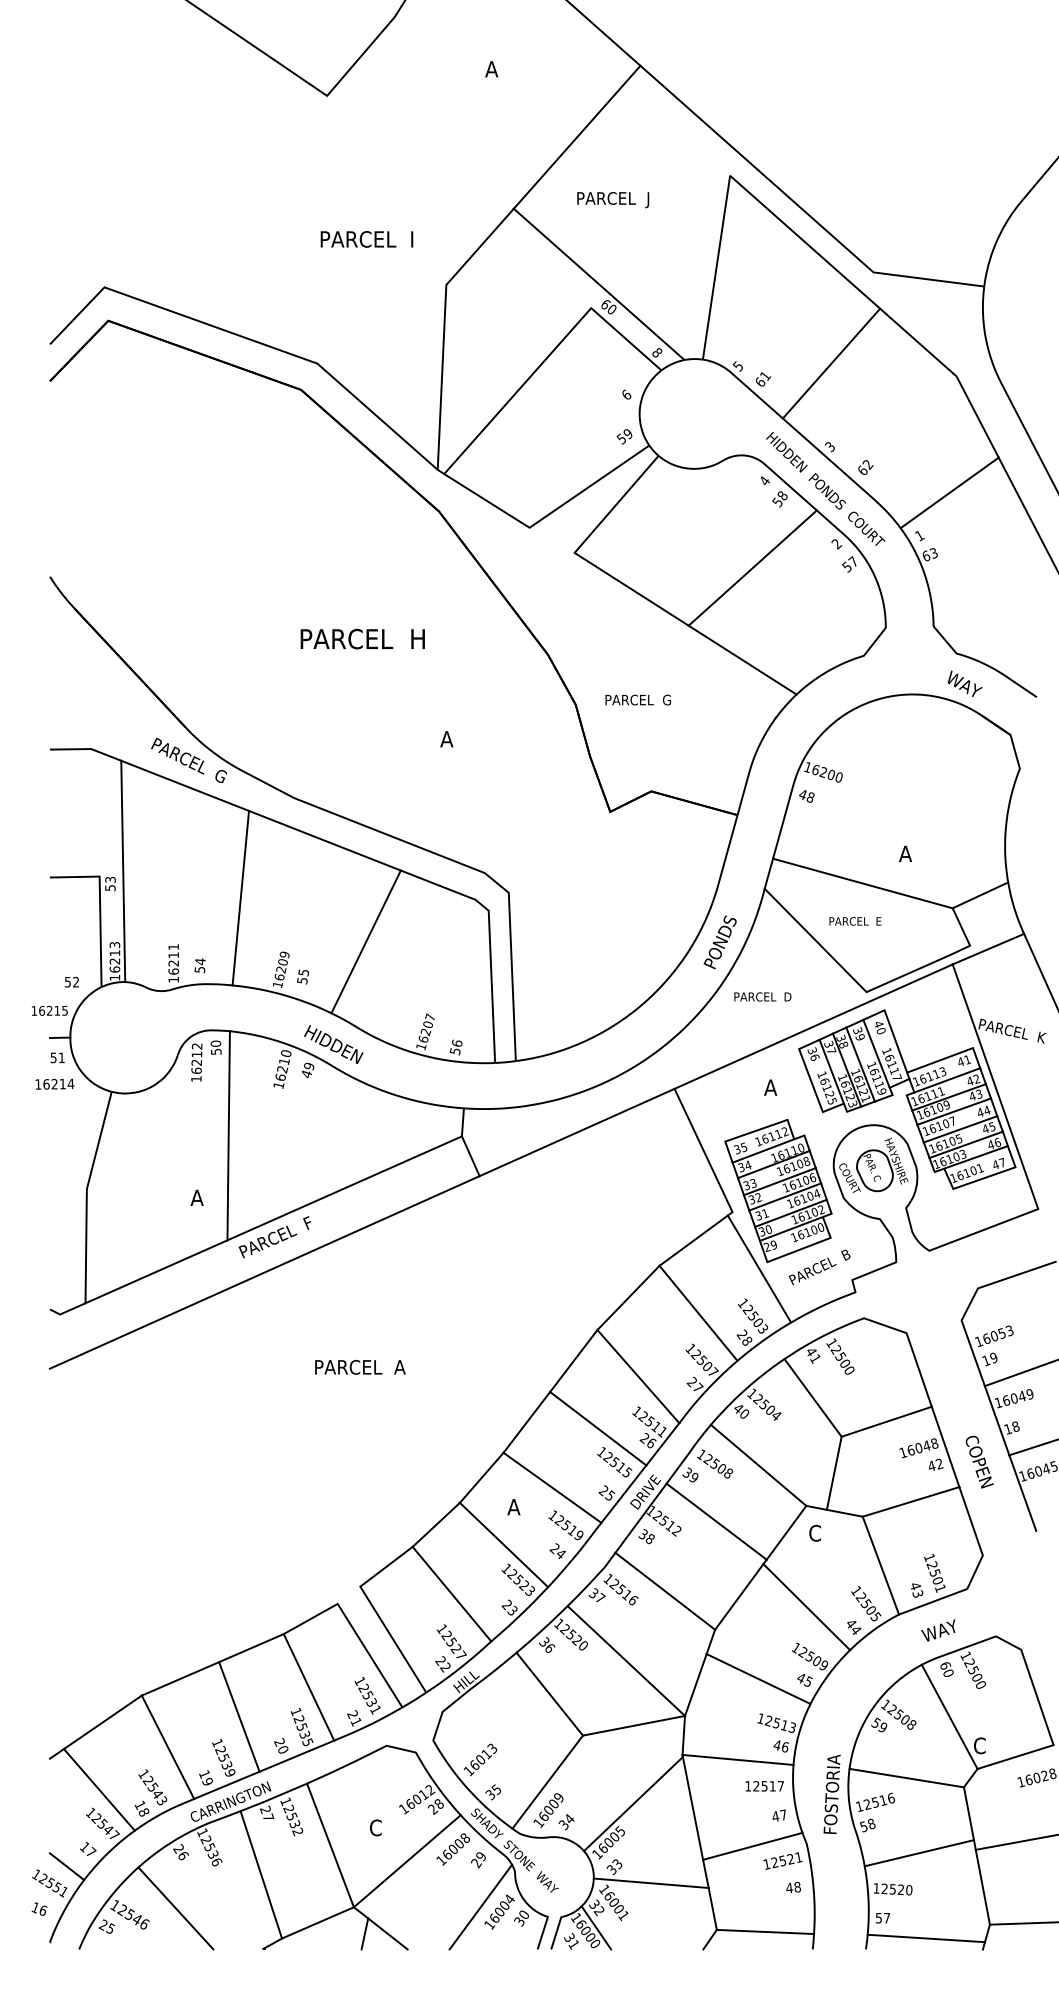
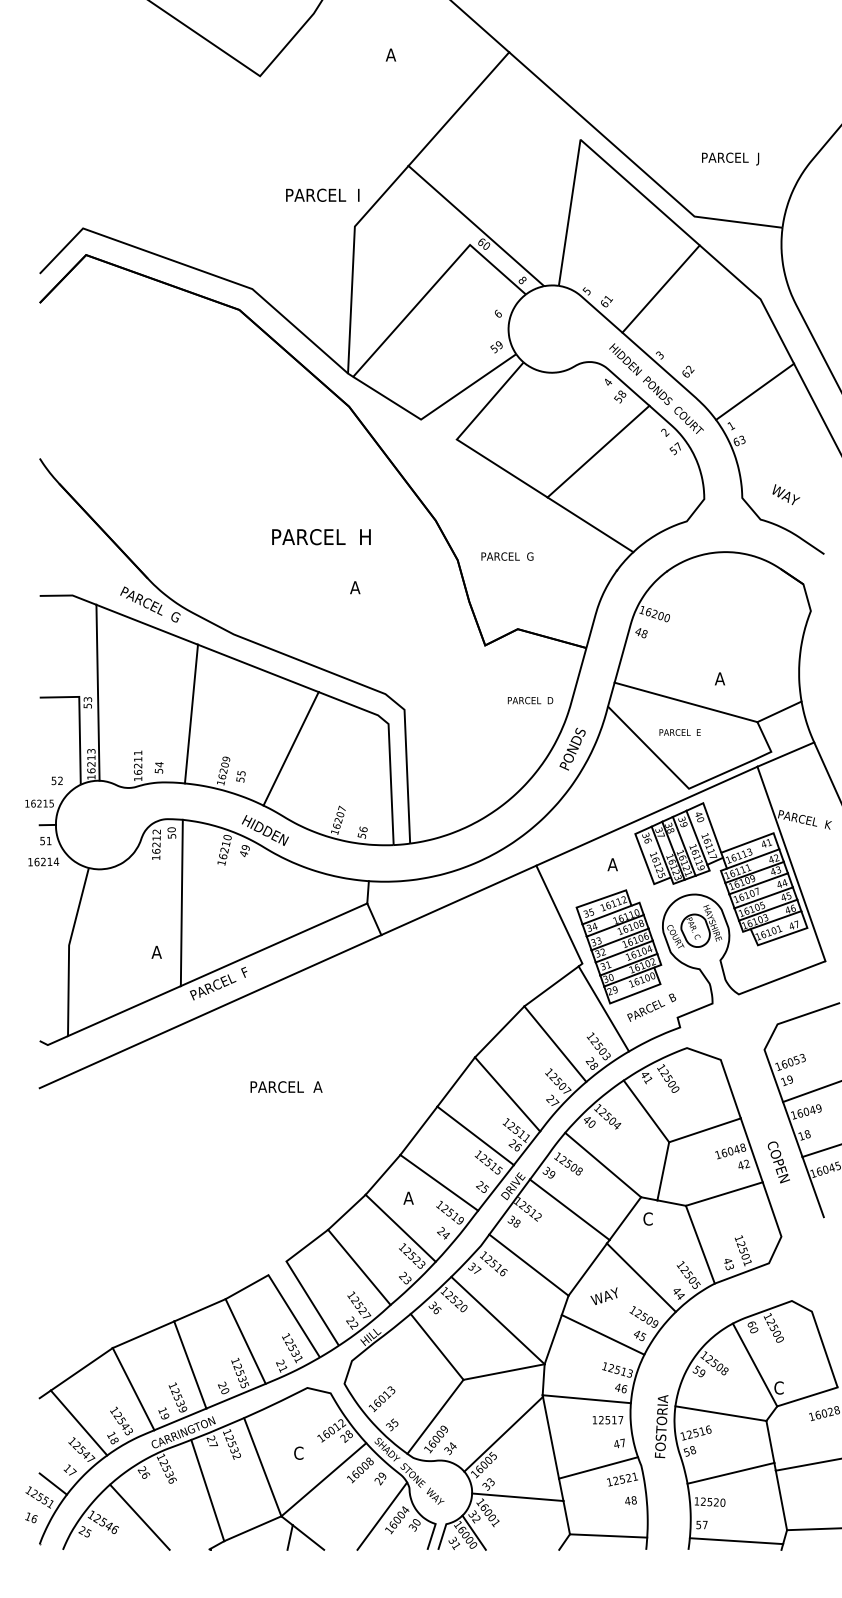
text: (613, 199) -> (730, 158), moved
text: (366, 238) -> (322, 194), moved
text: (362, 639) -> (321, 537), moved
text: (965, 683) -> (786, 494), moved
text: (762, 996) -> (530, 700), moved
text: (937, 1629) -> (603, 1295), moved

